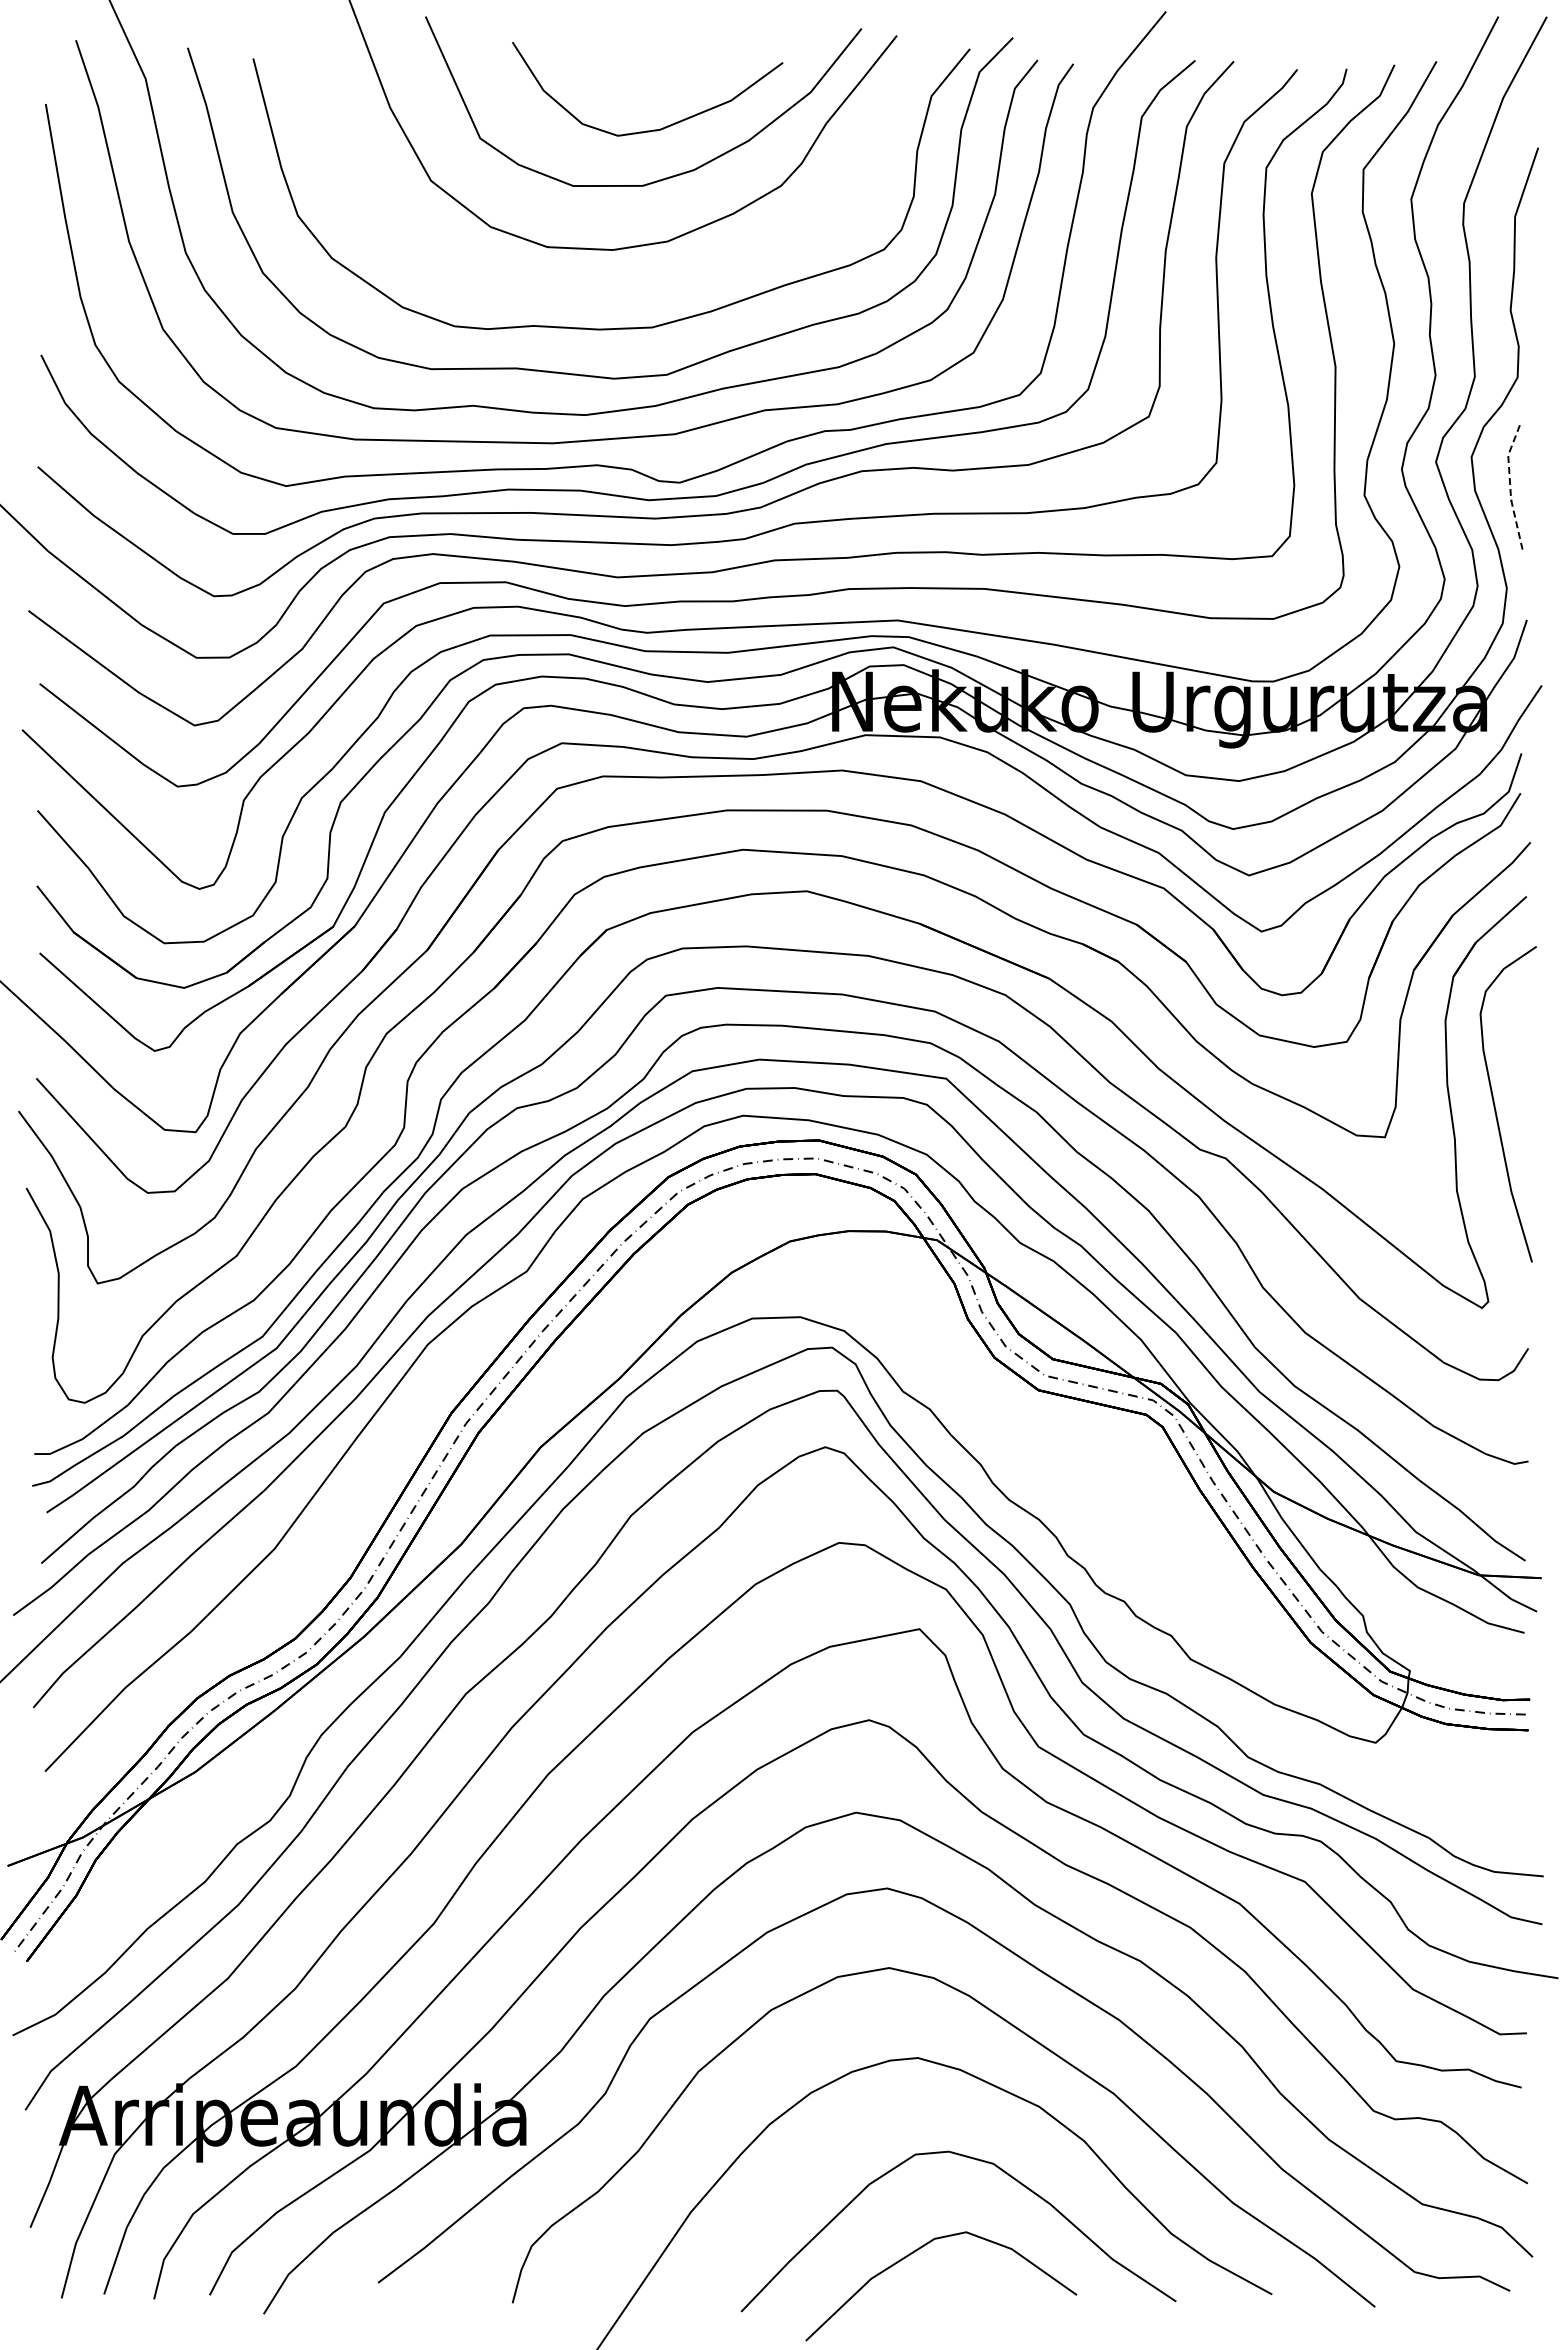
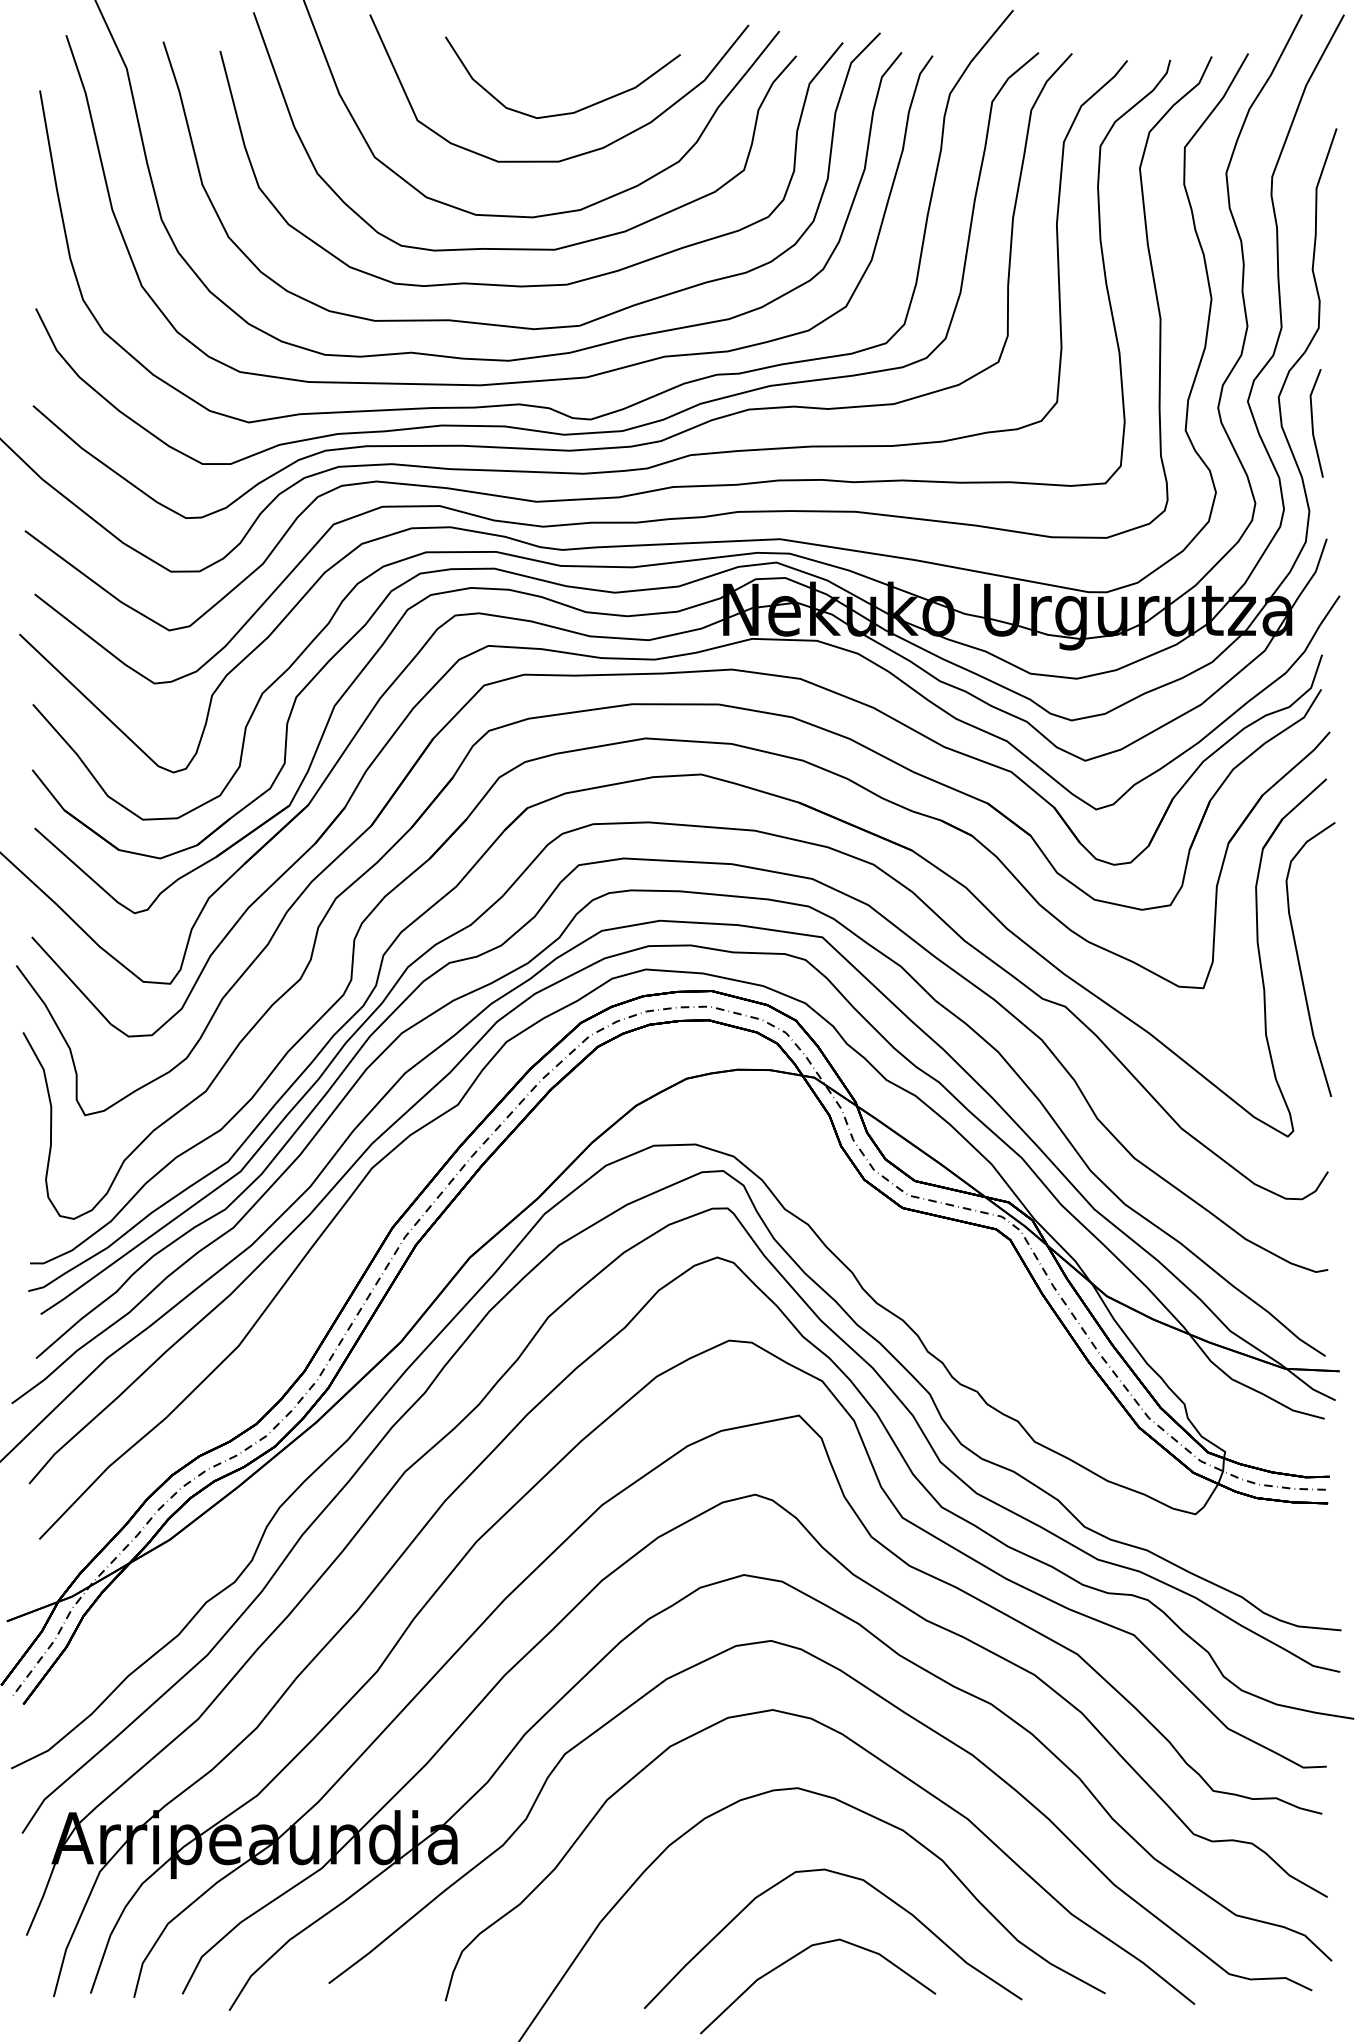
curve: (599, 285) -> (521, 248), added
line: (1510, 486) -> (1312, 422), dashed -> solid

